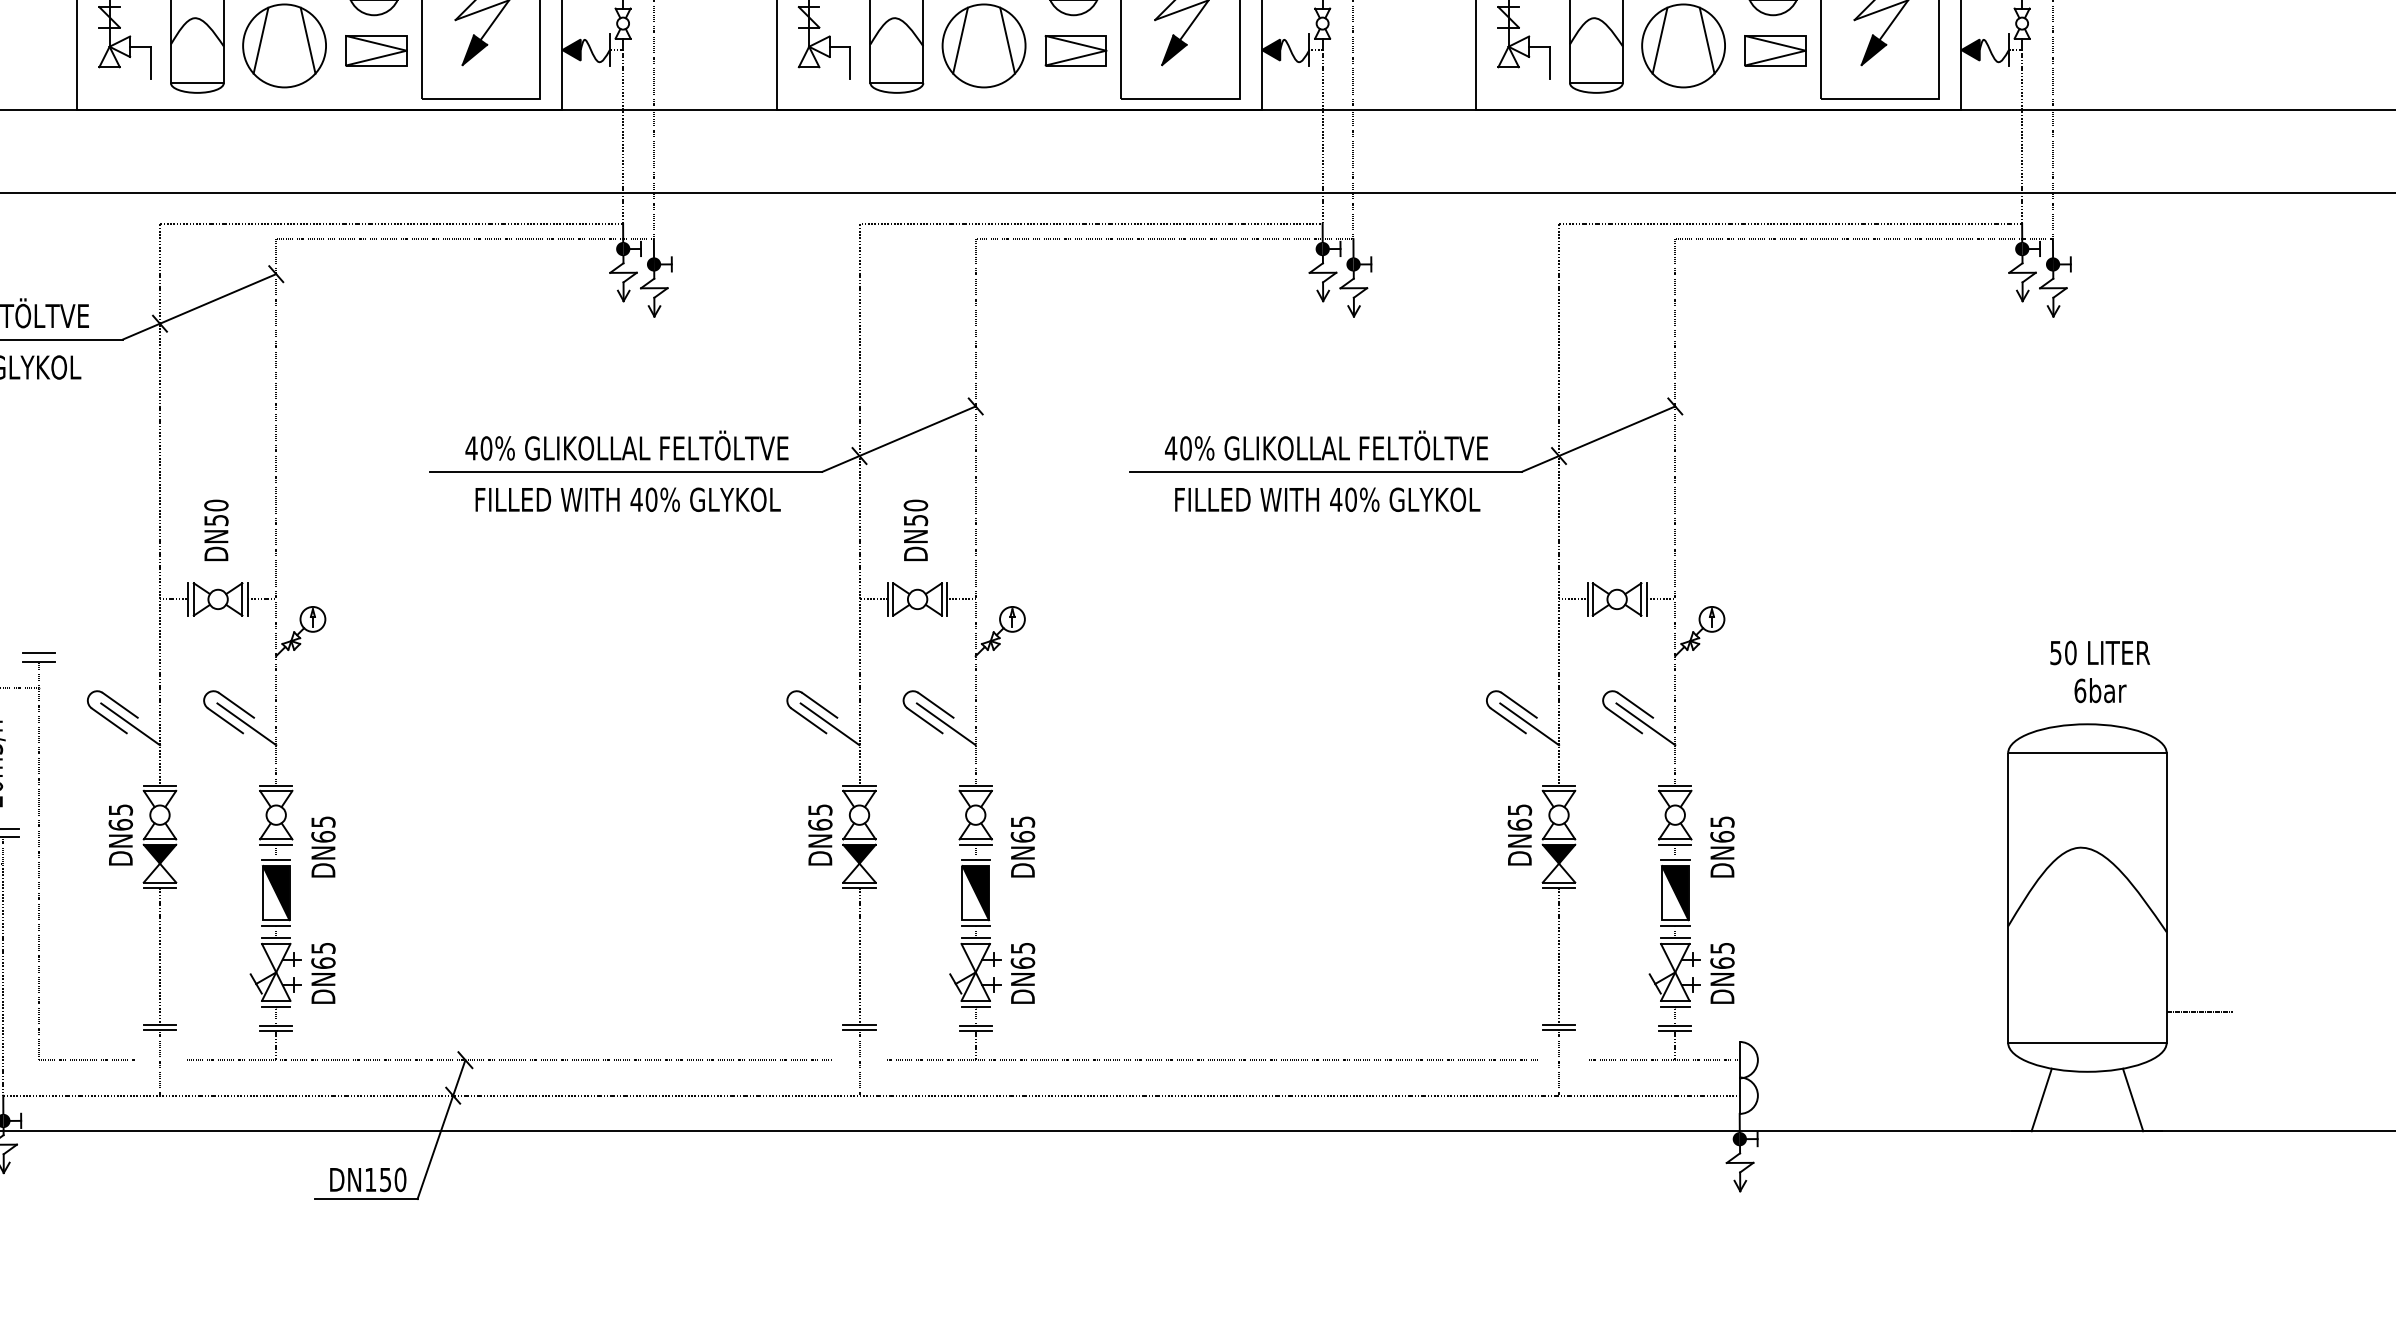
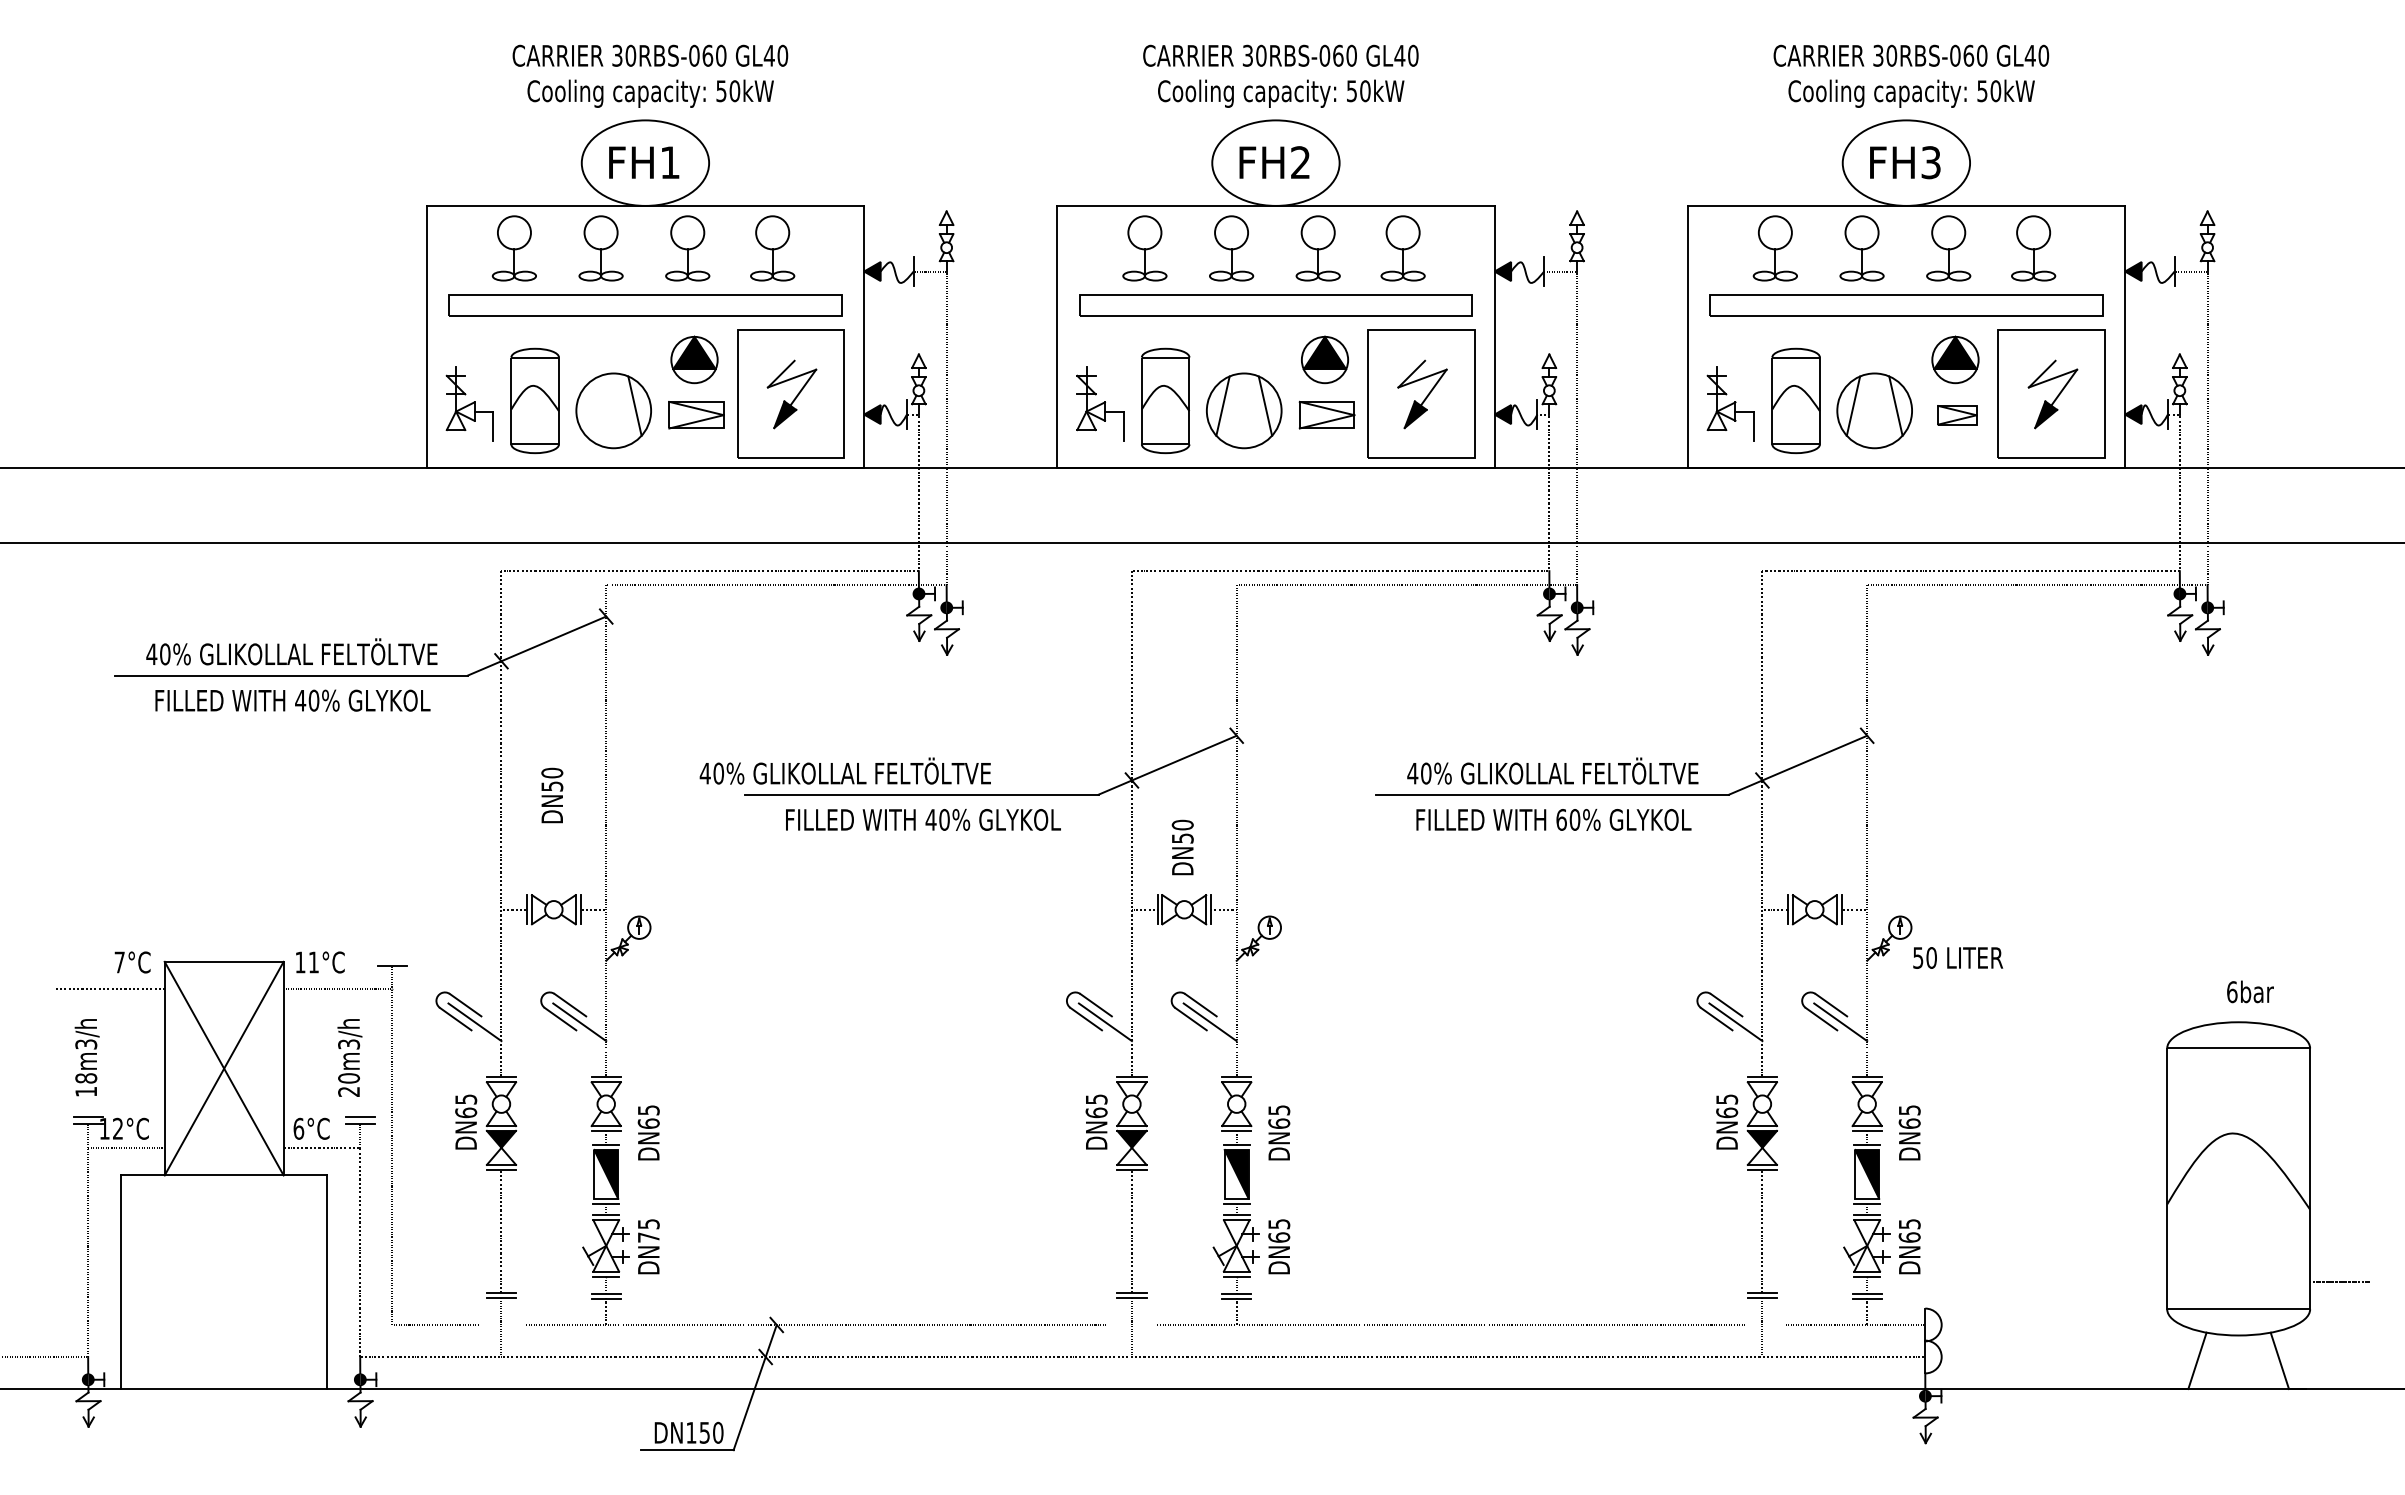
line: (260, 39) -> (592, 405), removed
part: (1775, 51) -> (1957, 415), size x0.7
text: (626, 444) -> (844, 770), moved
text: (1336, 499) -> (1561, 819), 40% -> 60%
text: (216, 530) -> (552, 795), moved
text: (2100, 652) -> (1958, 957), moved
line: (37, 653) -> (391, 958), removed
text: (323, 963) -> (648, 1237), DN65 -> DN75

